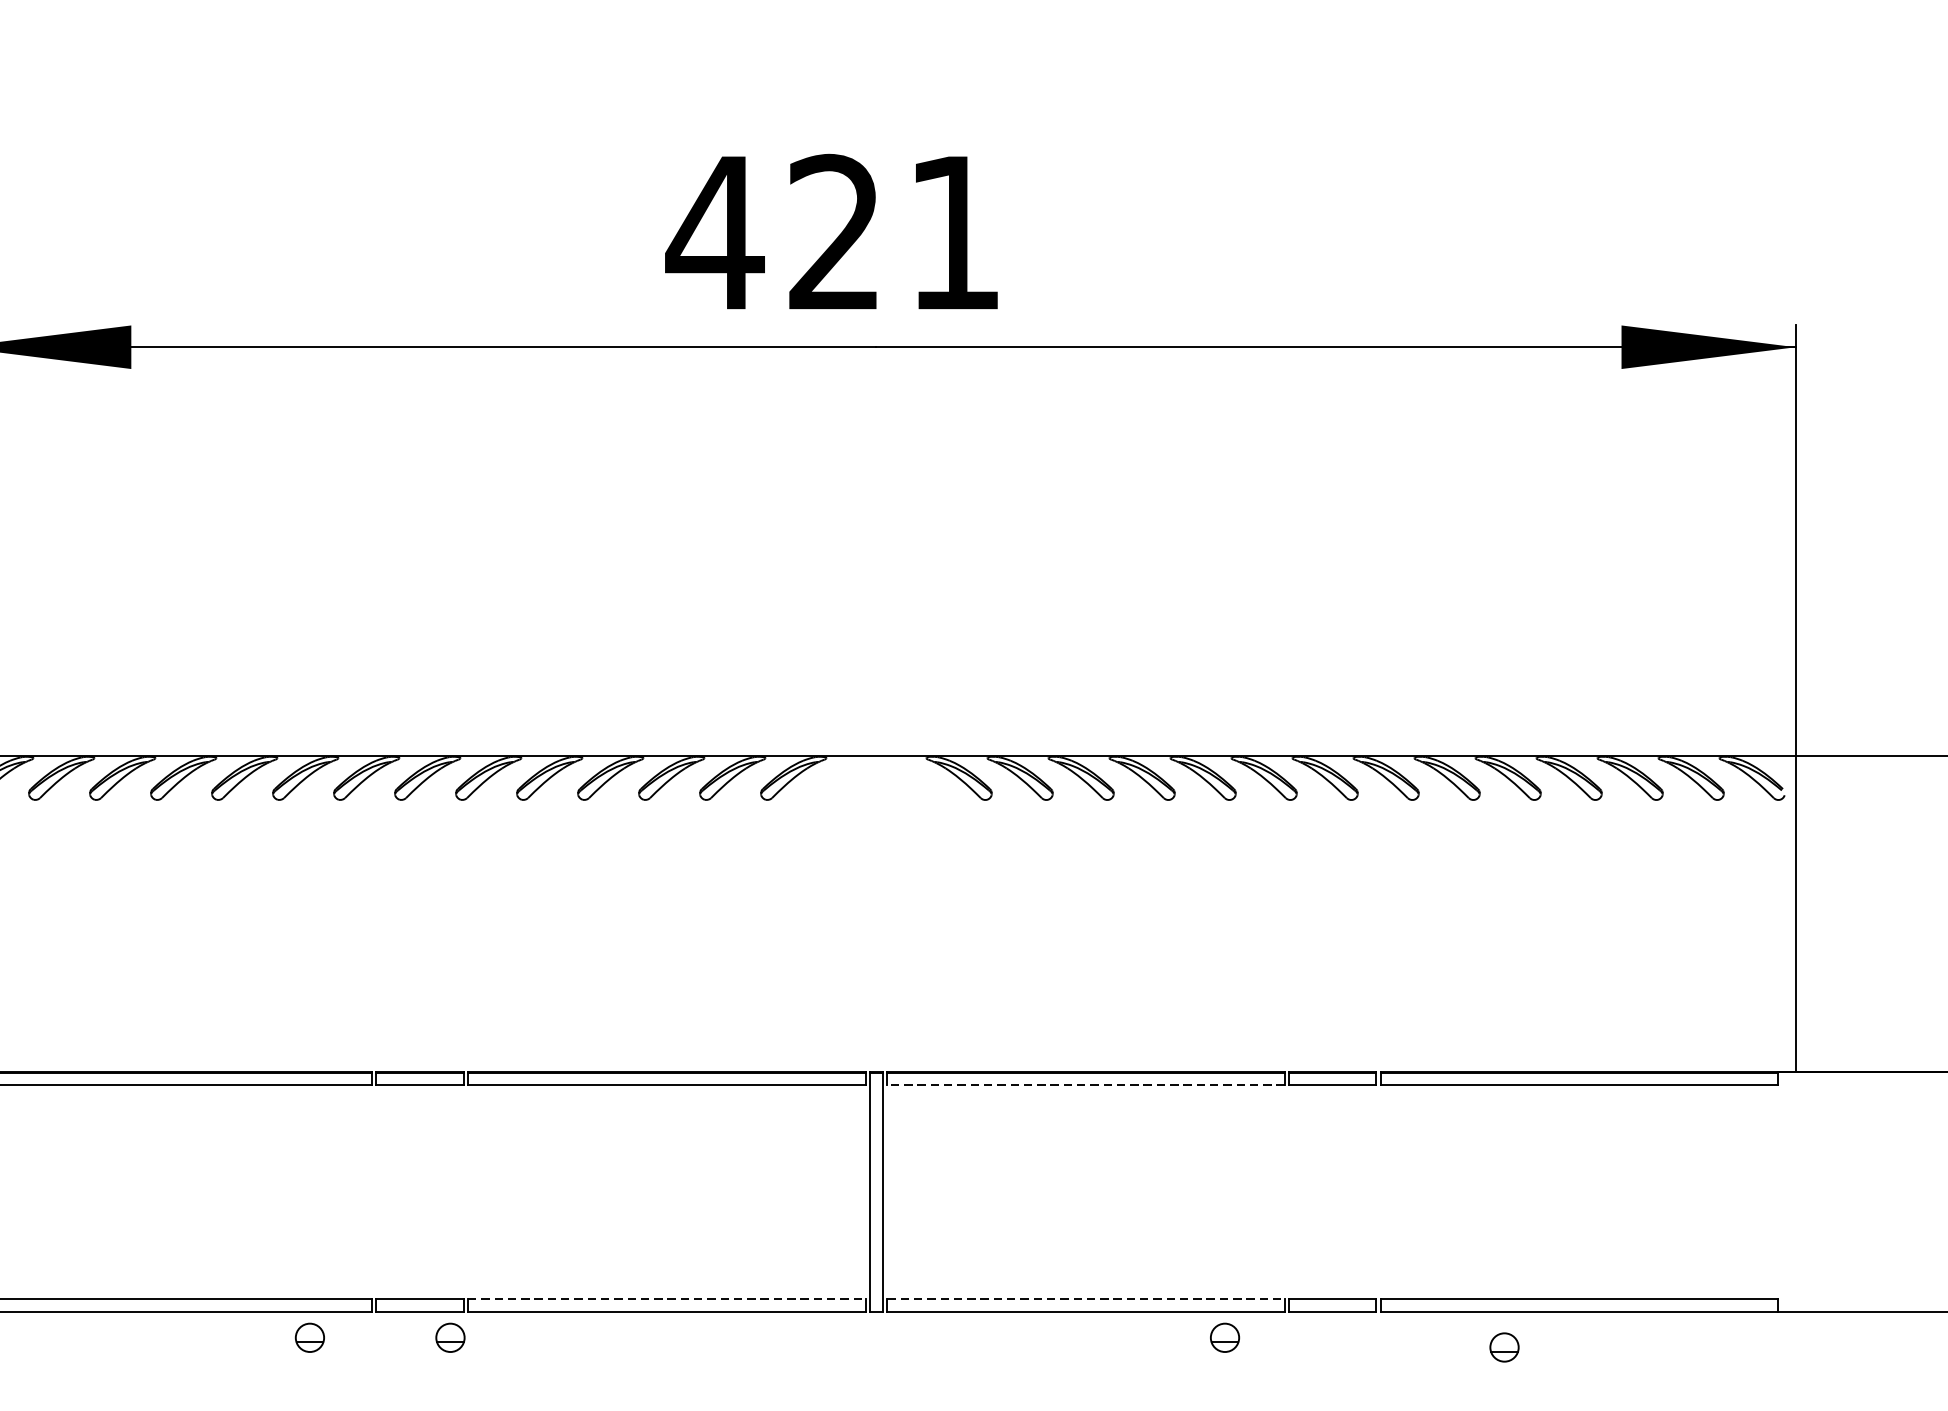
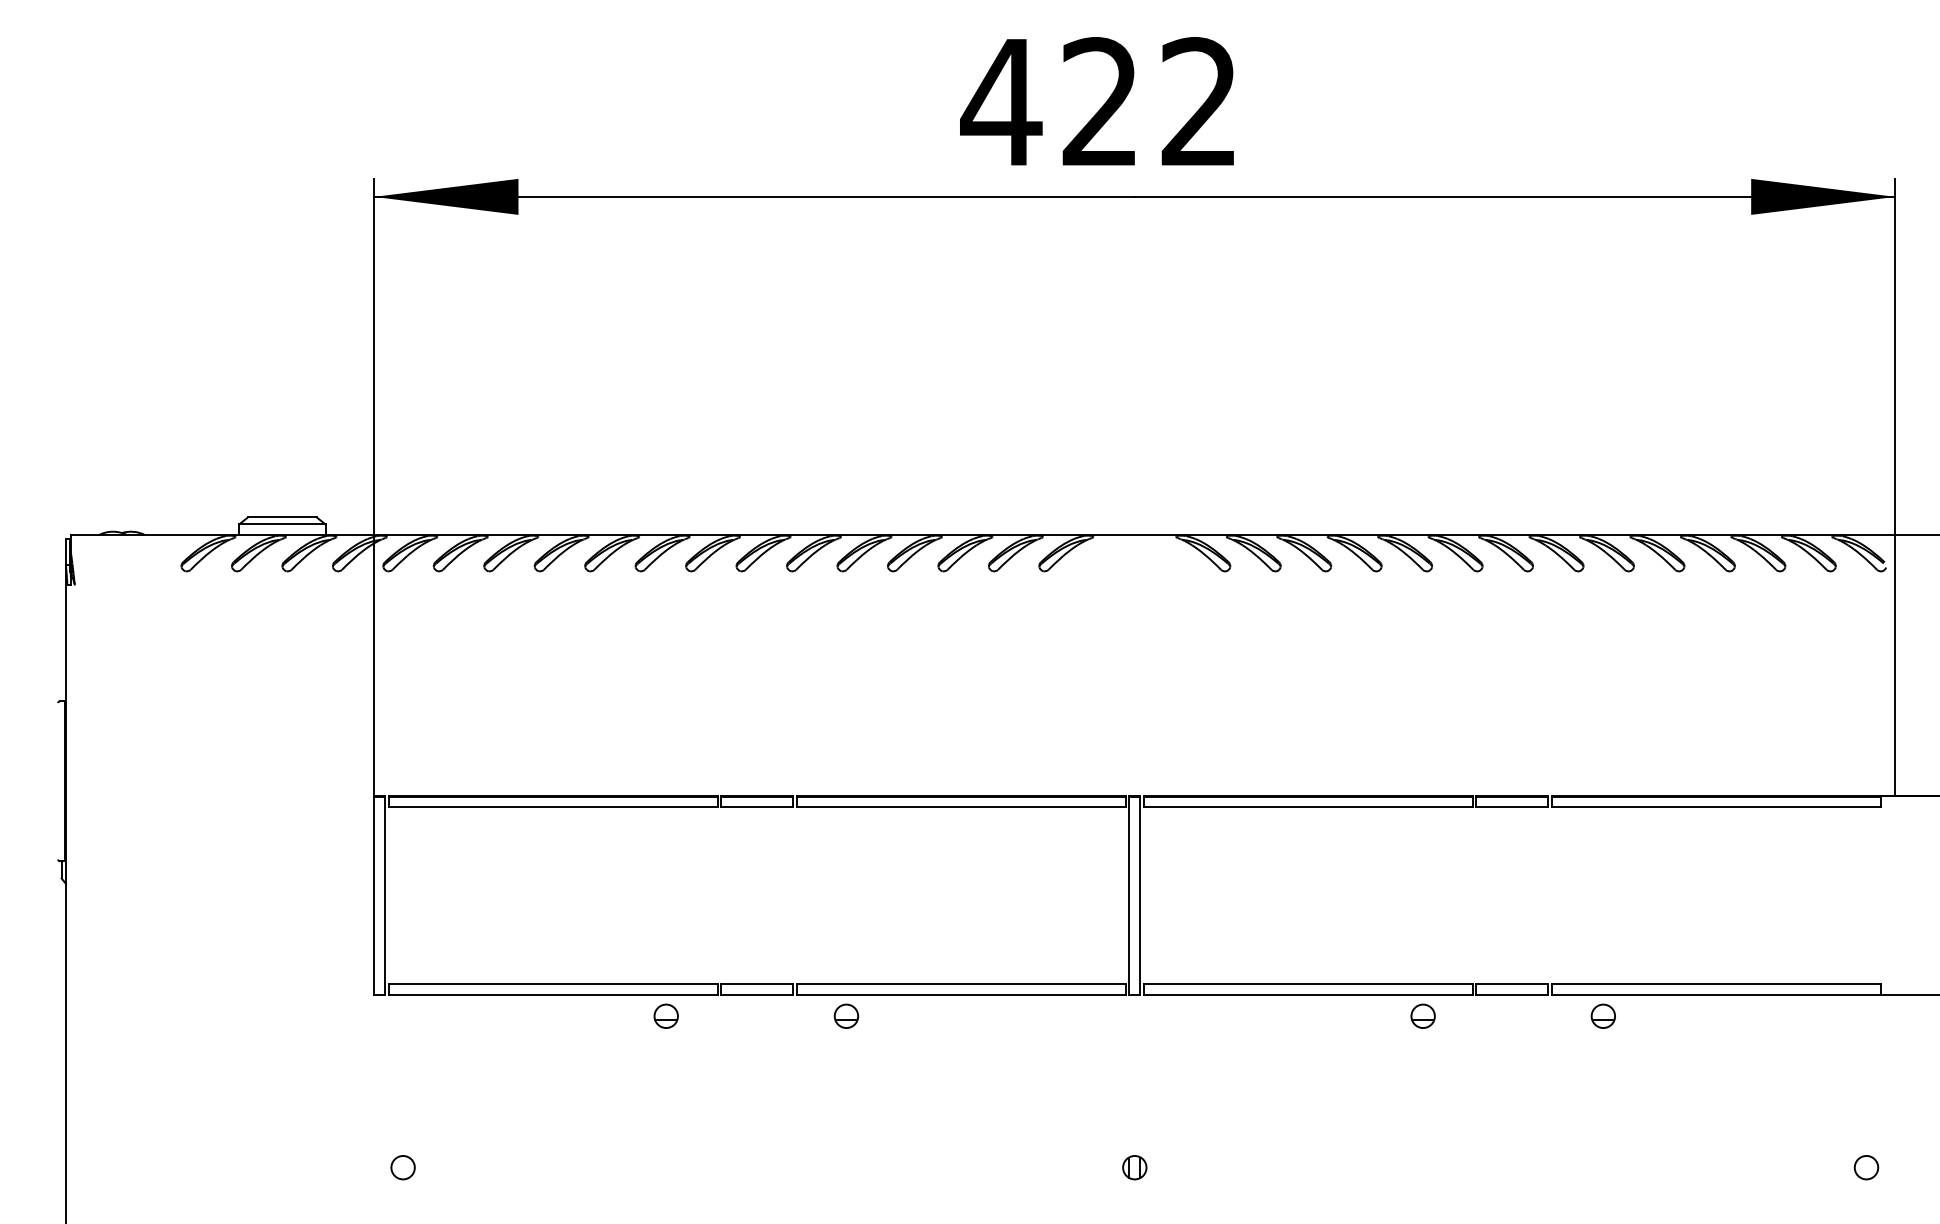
text: (953, 231) -> (1198, 101), 421 -> 422
line: (1085, 1085) -> (1307, 807), dashed -> solid
line: (666, 1298) -> (961, 983), dashed -> solid
line: (1086, 1298) -> (1308, 983), dashed -> solid
part: (450, 1336) -> (846, 1015), moved
part: (1503, 1346) -> (1602, 1015), moved

